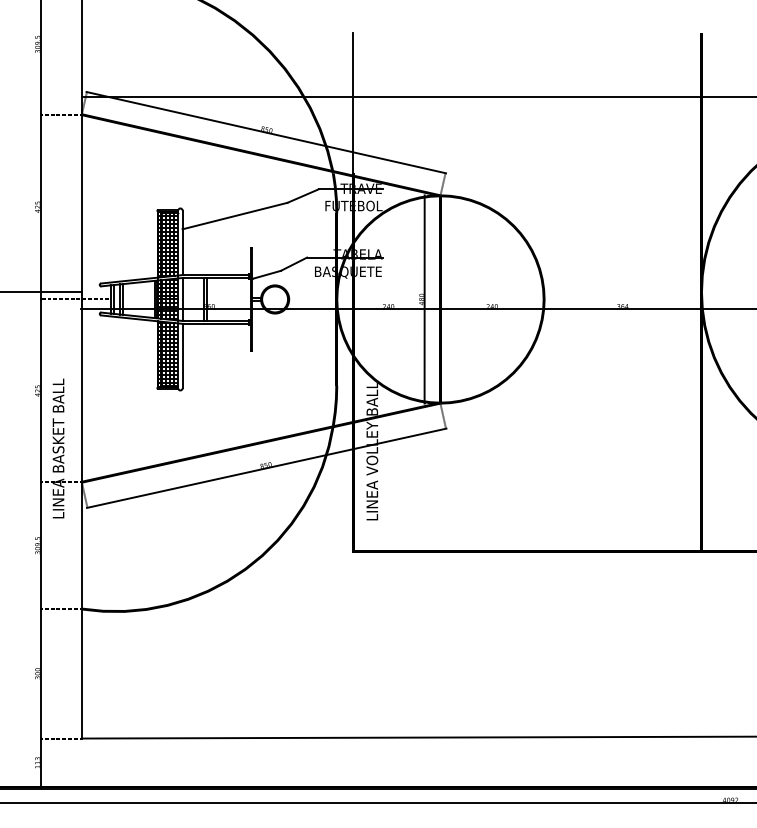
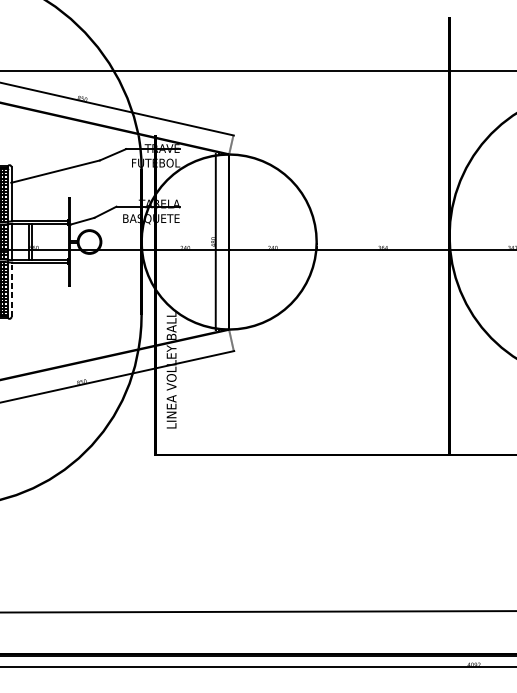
line: (353, 102) -> (155, 75), removed
line: (182, 355) -> (11, 289), solid -> dashed

